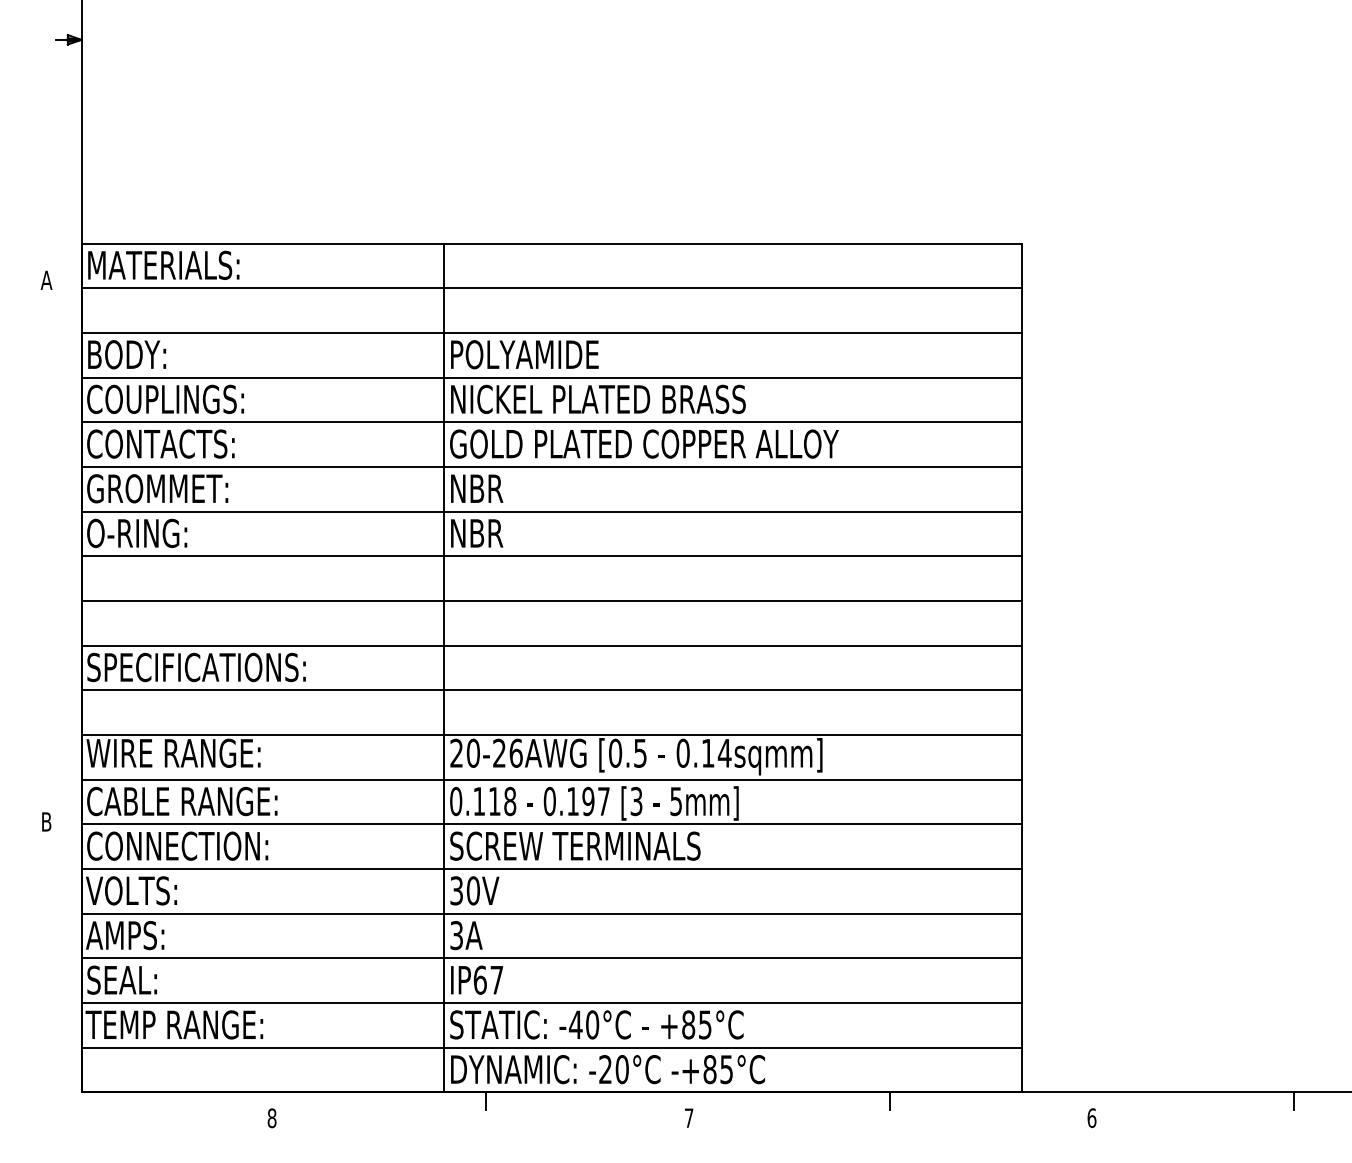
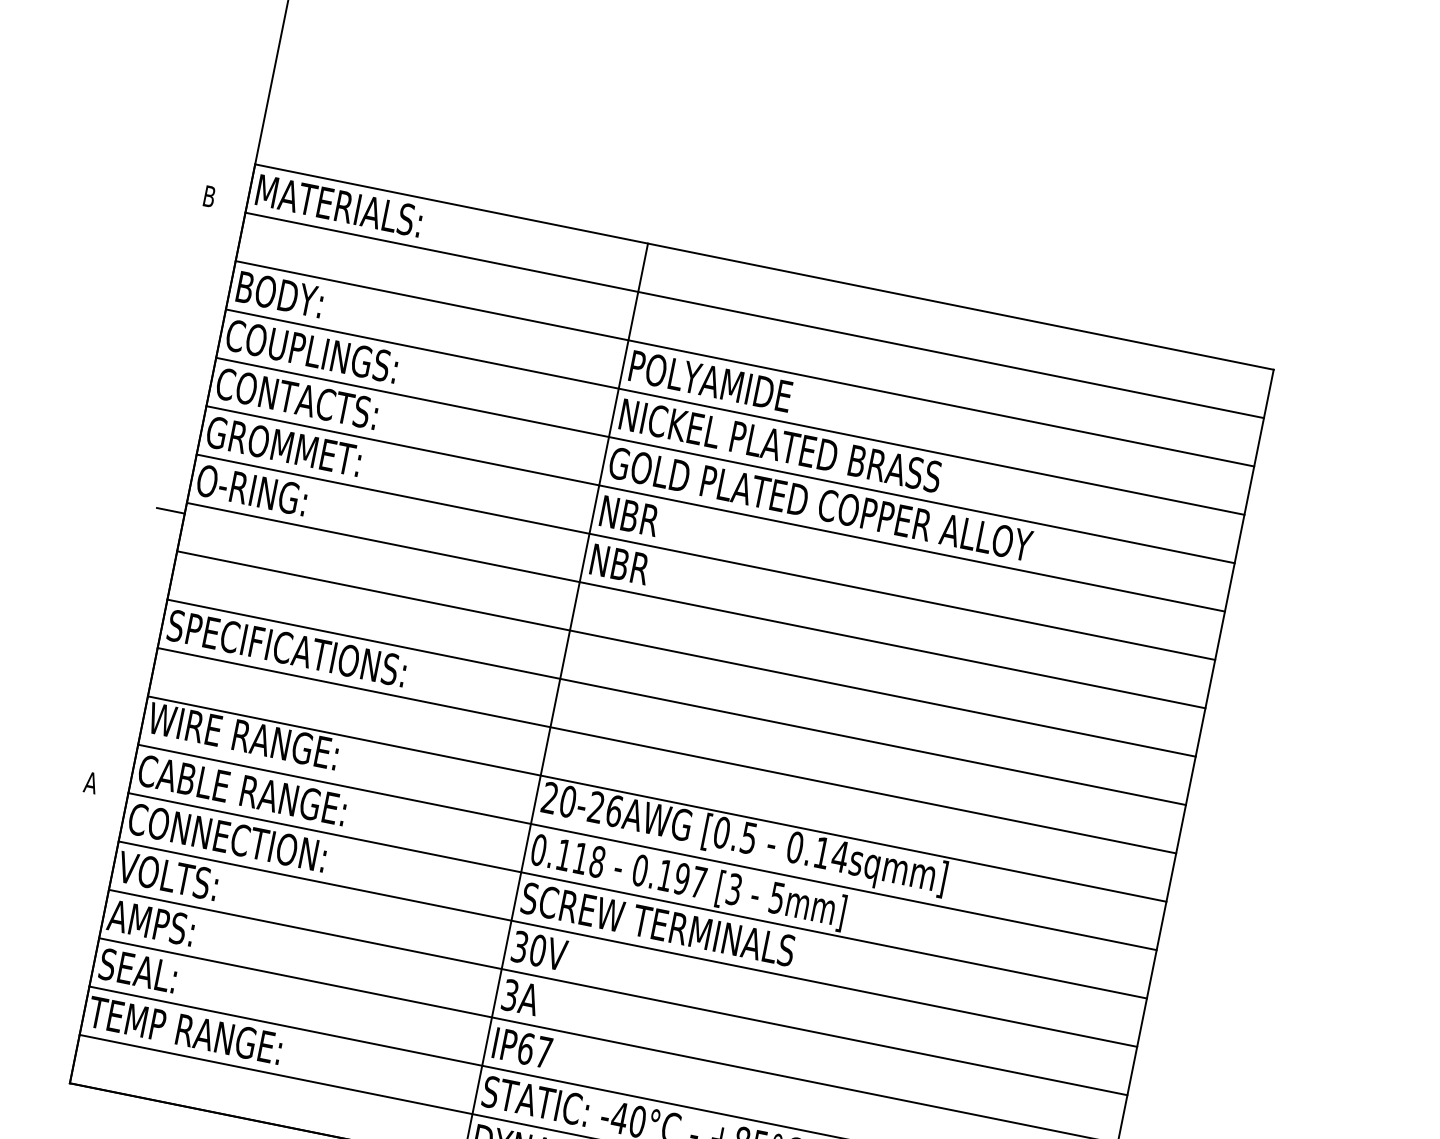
text: (46, 279) -> (209, 195), A -> B
line: (68, 566) -> (170, 511), added
text: (46, 821) -> (91, 782), B -> A

